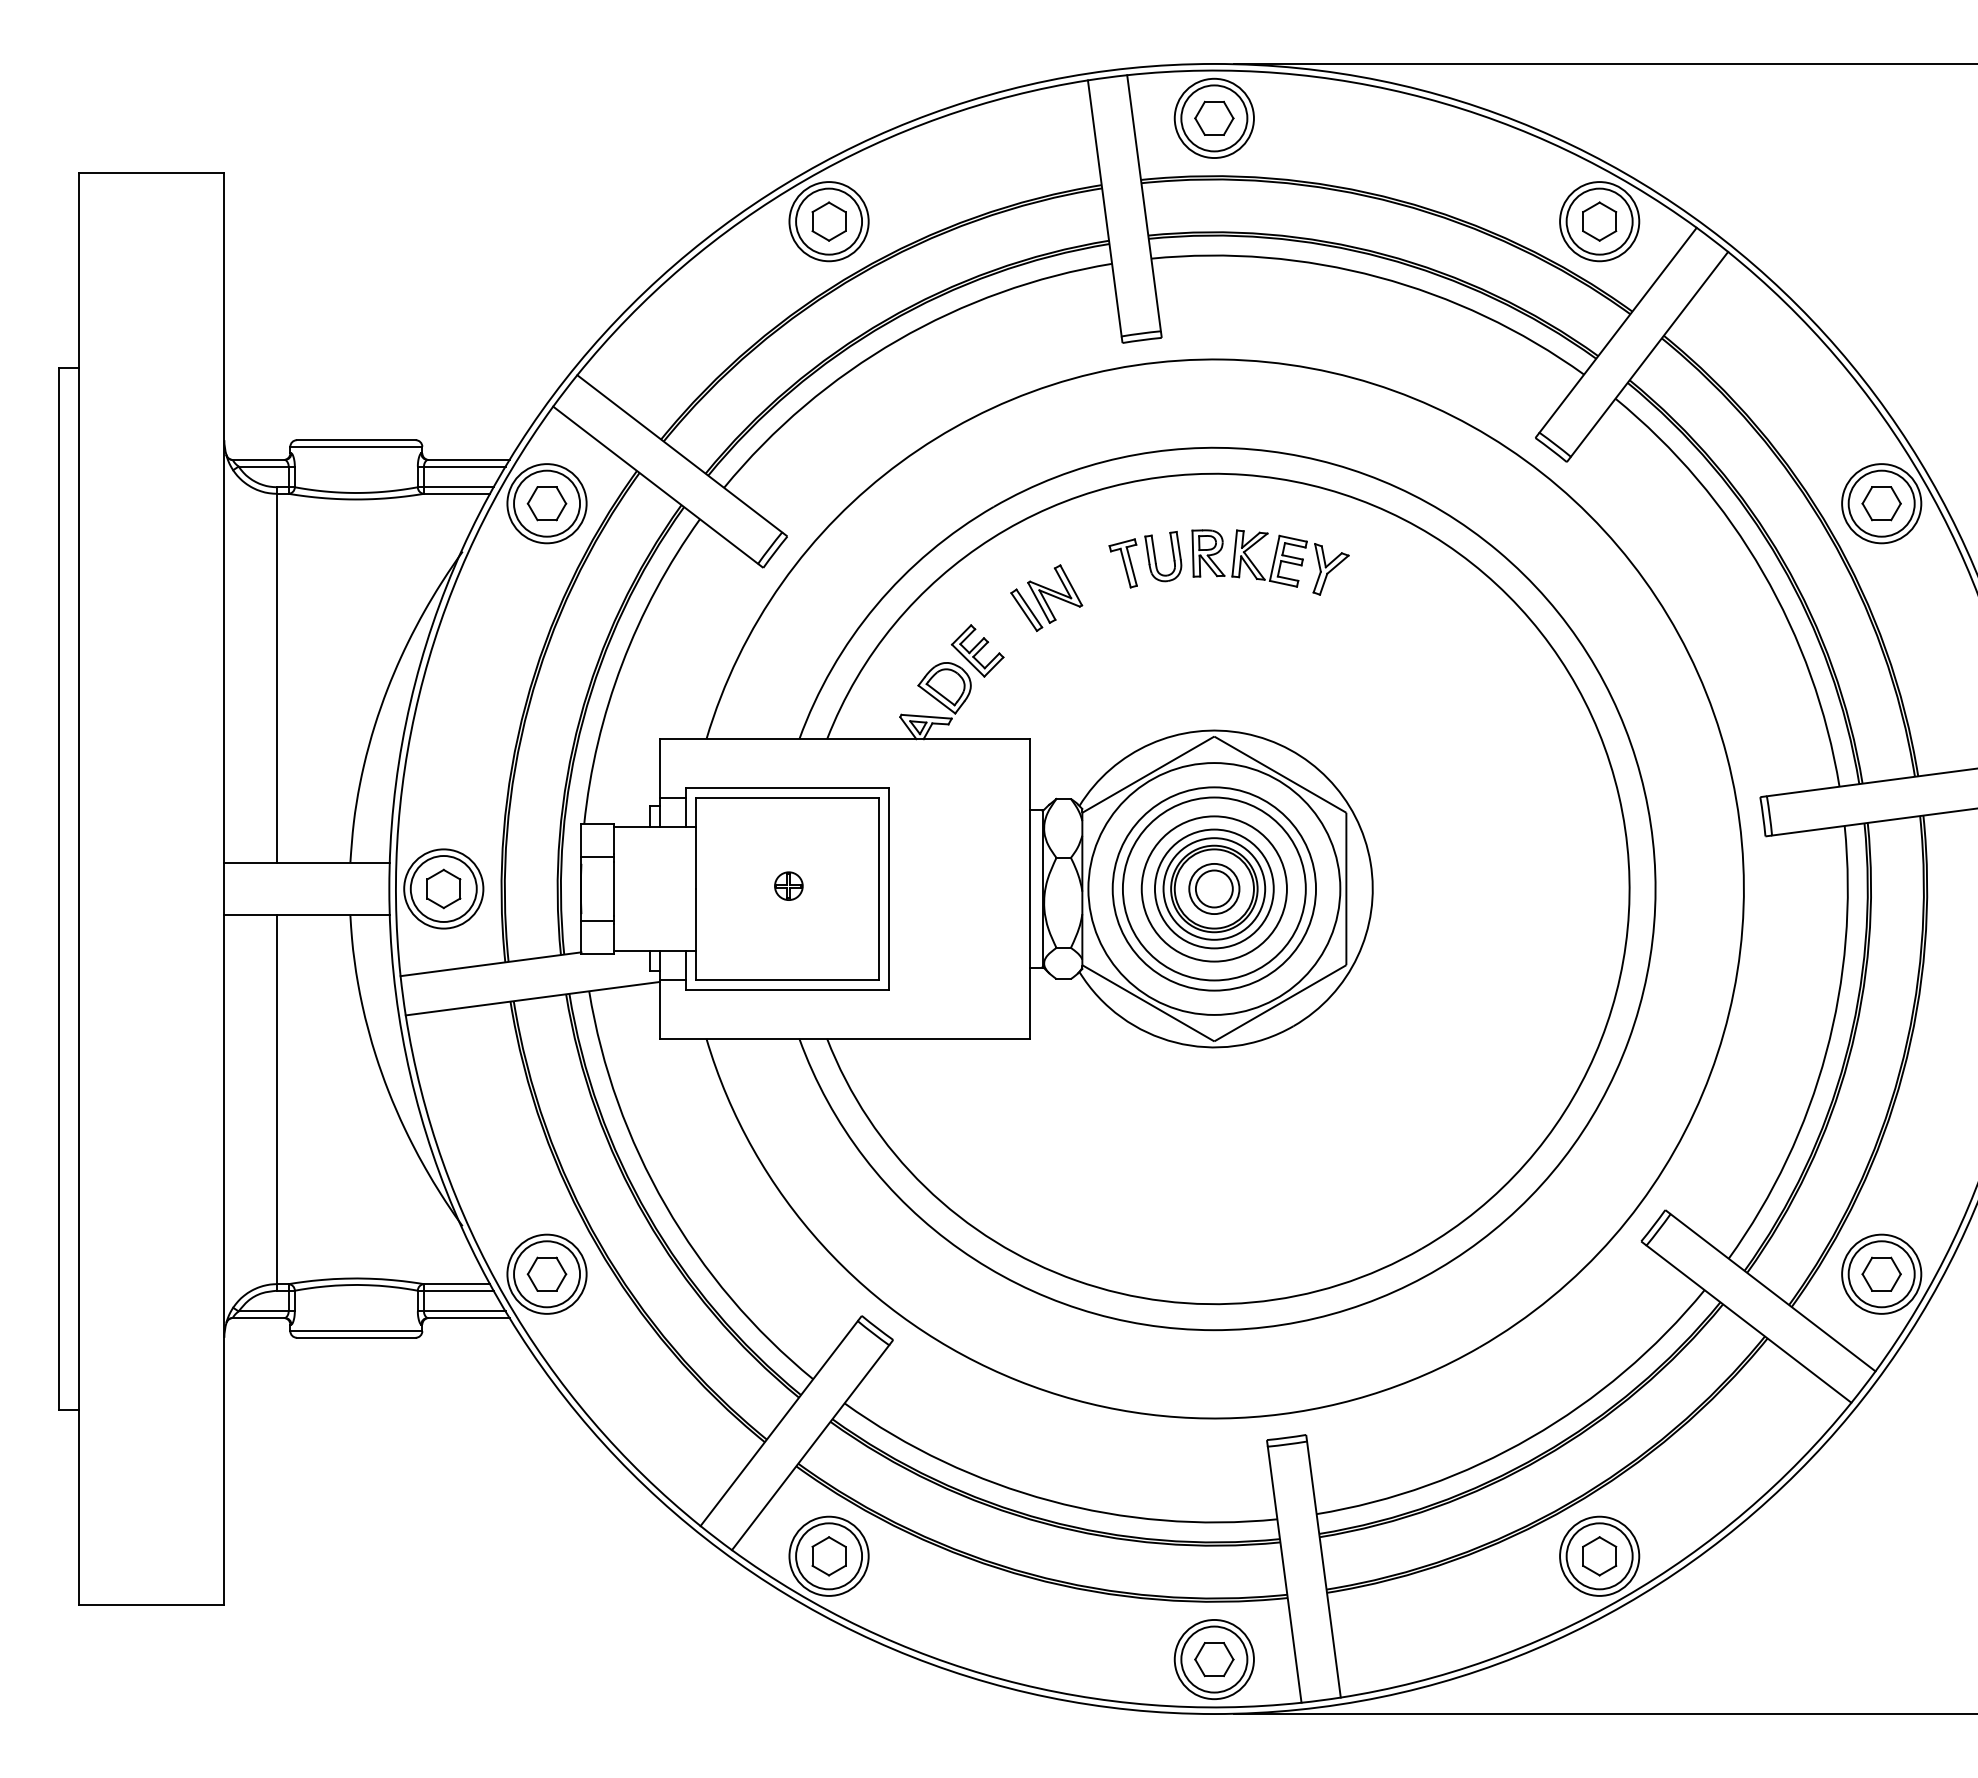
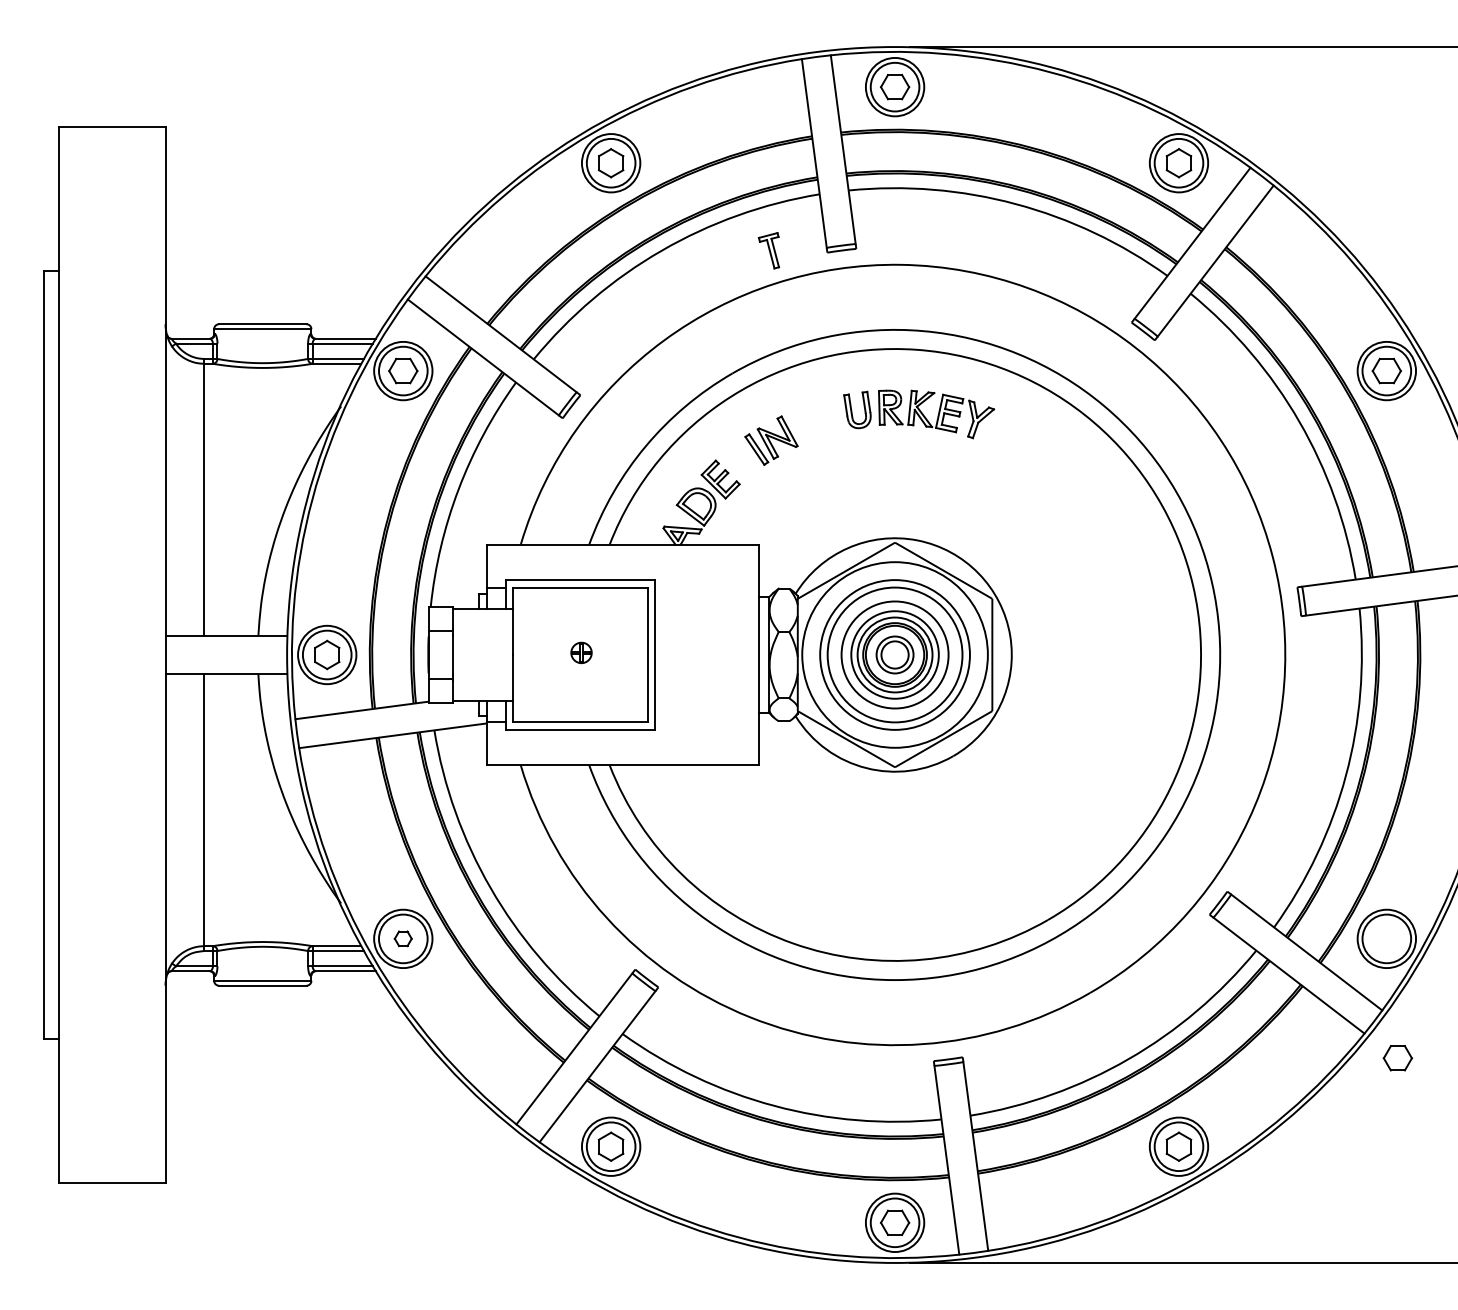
part: (1122, 563) -> (768, 250), moved
part: (546, 1273) -> (402, 938), size x0.6
part: (1881, 1273) -> (1397, 1057), moved

